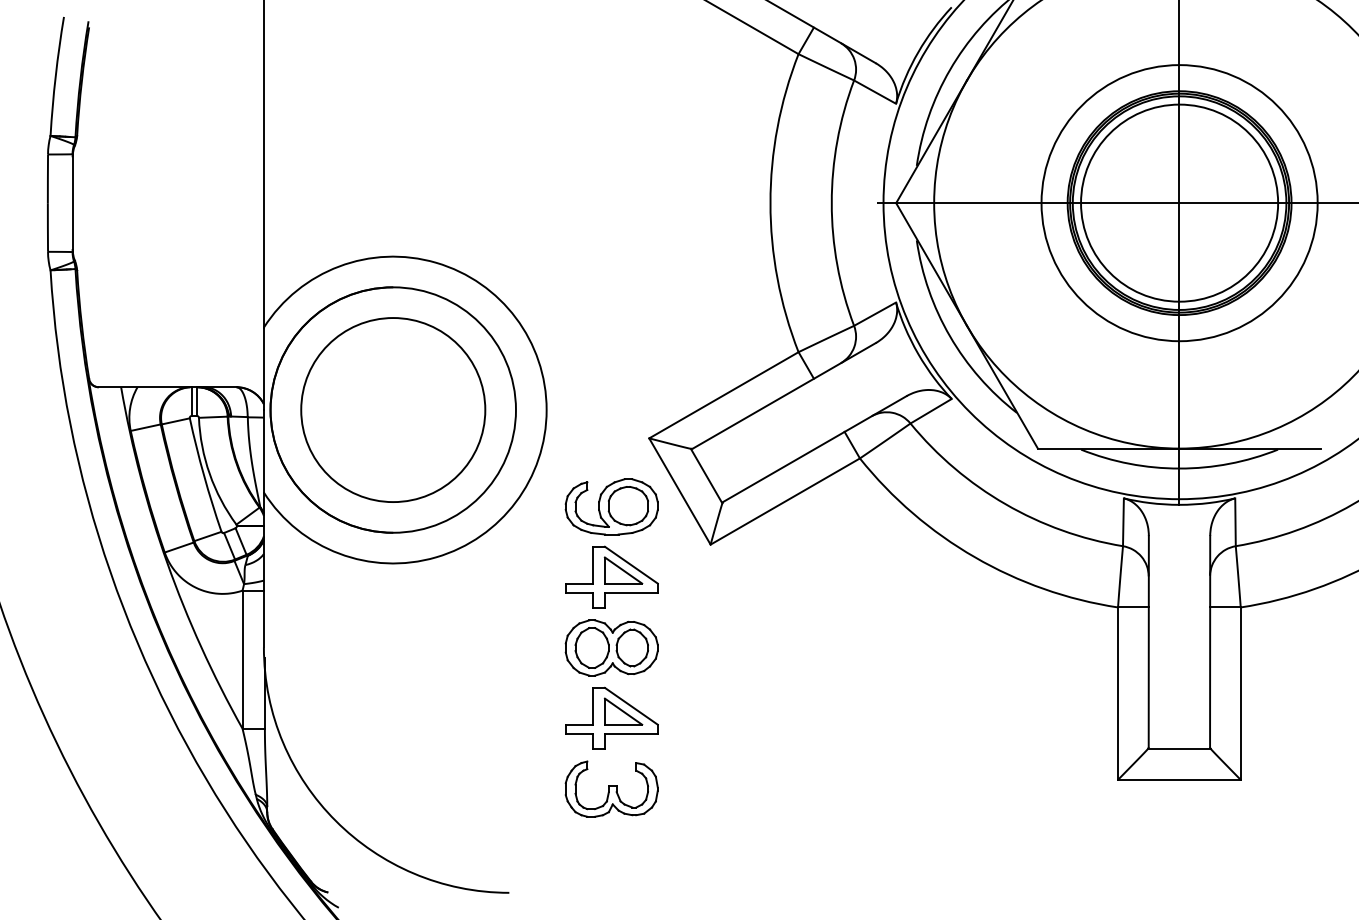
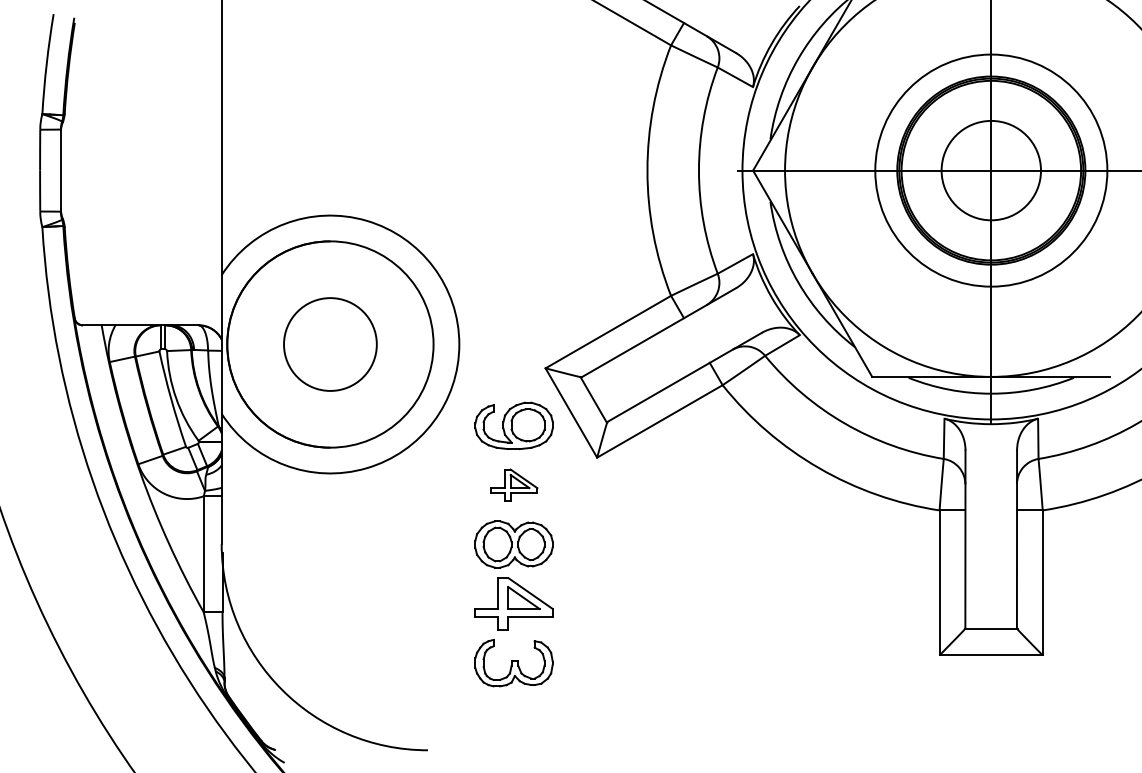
circle: (1179, 202) -> (991, 170), size x0.6
circle: (393, 410) -> (330, 344), size x0.6
part: (611, 576) -> (513, 484), size x0.6

